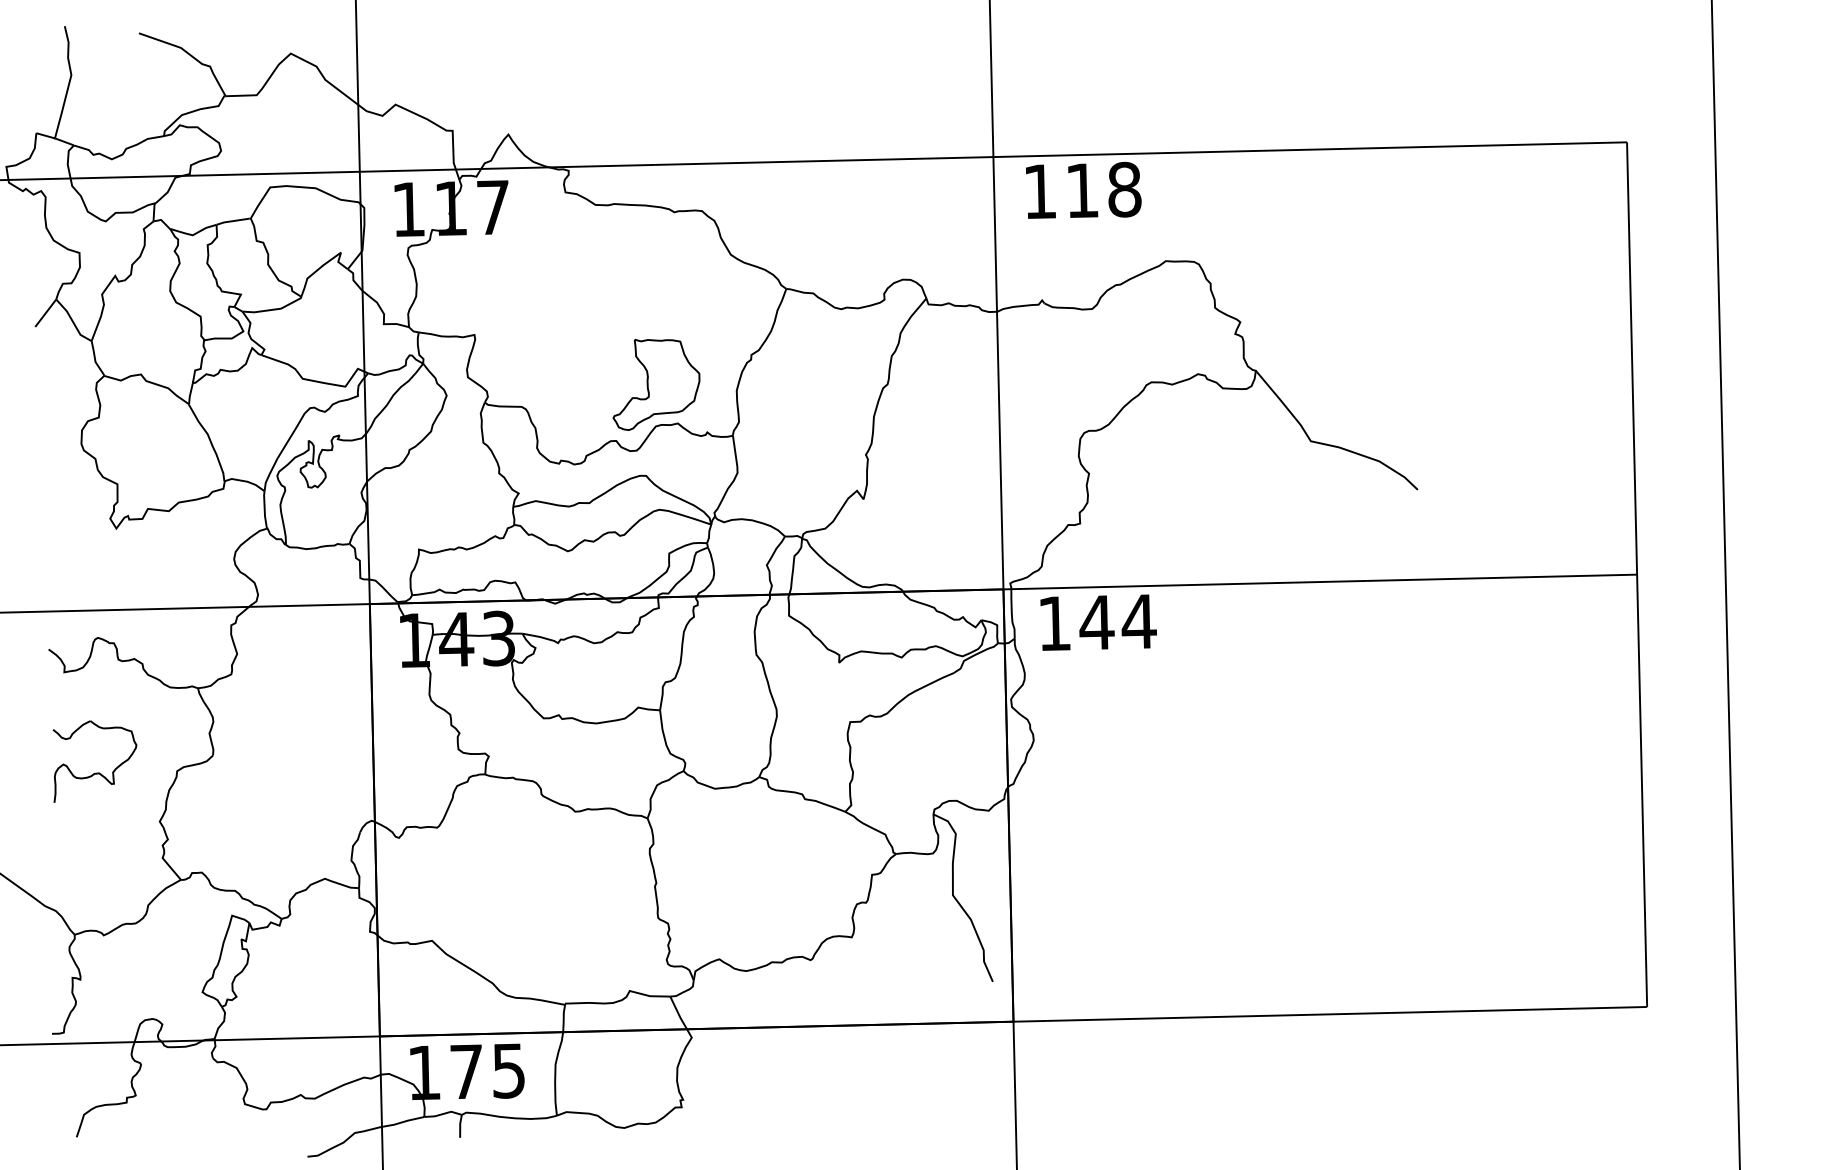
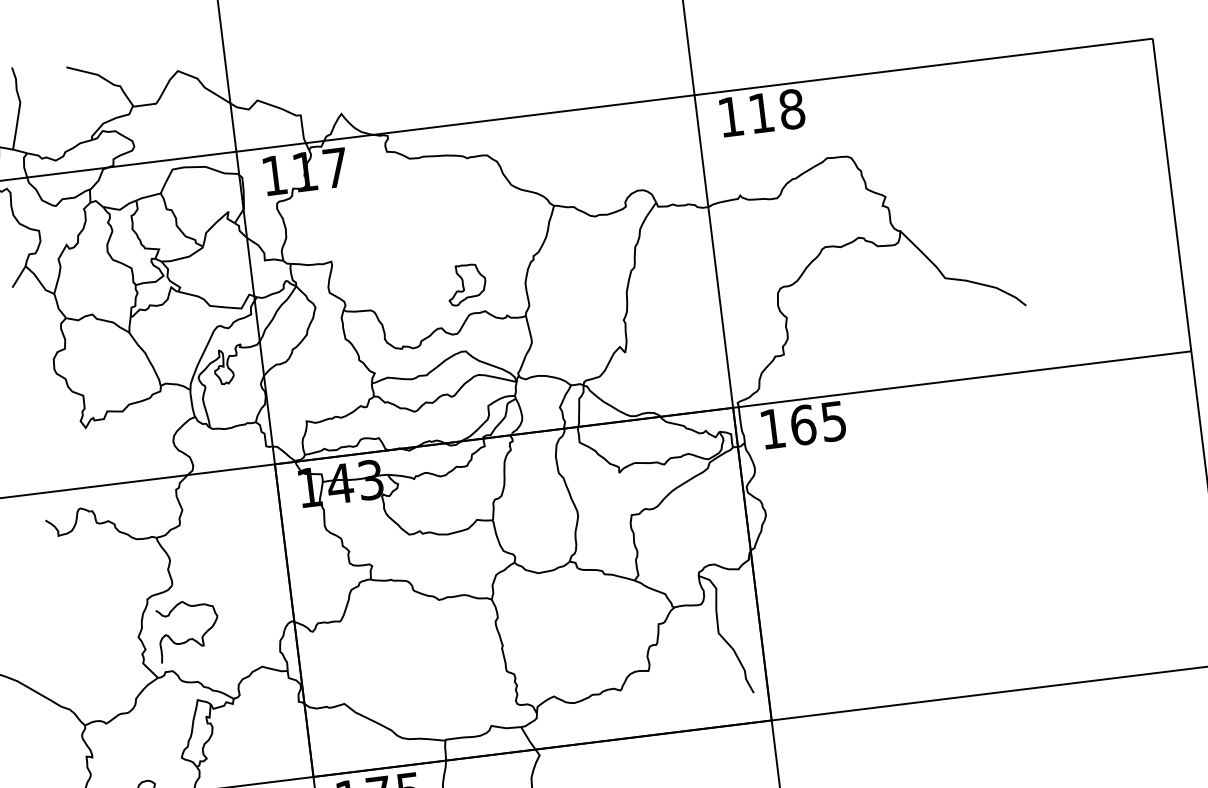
part: (656, 384) -> (466, 284), size x0.6
text: (1117, 622) -> (818, 423), 144 -> 165
part: (95, 772) -> (189, 638), moved

